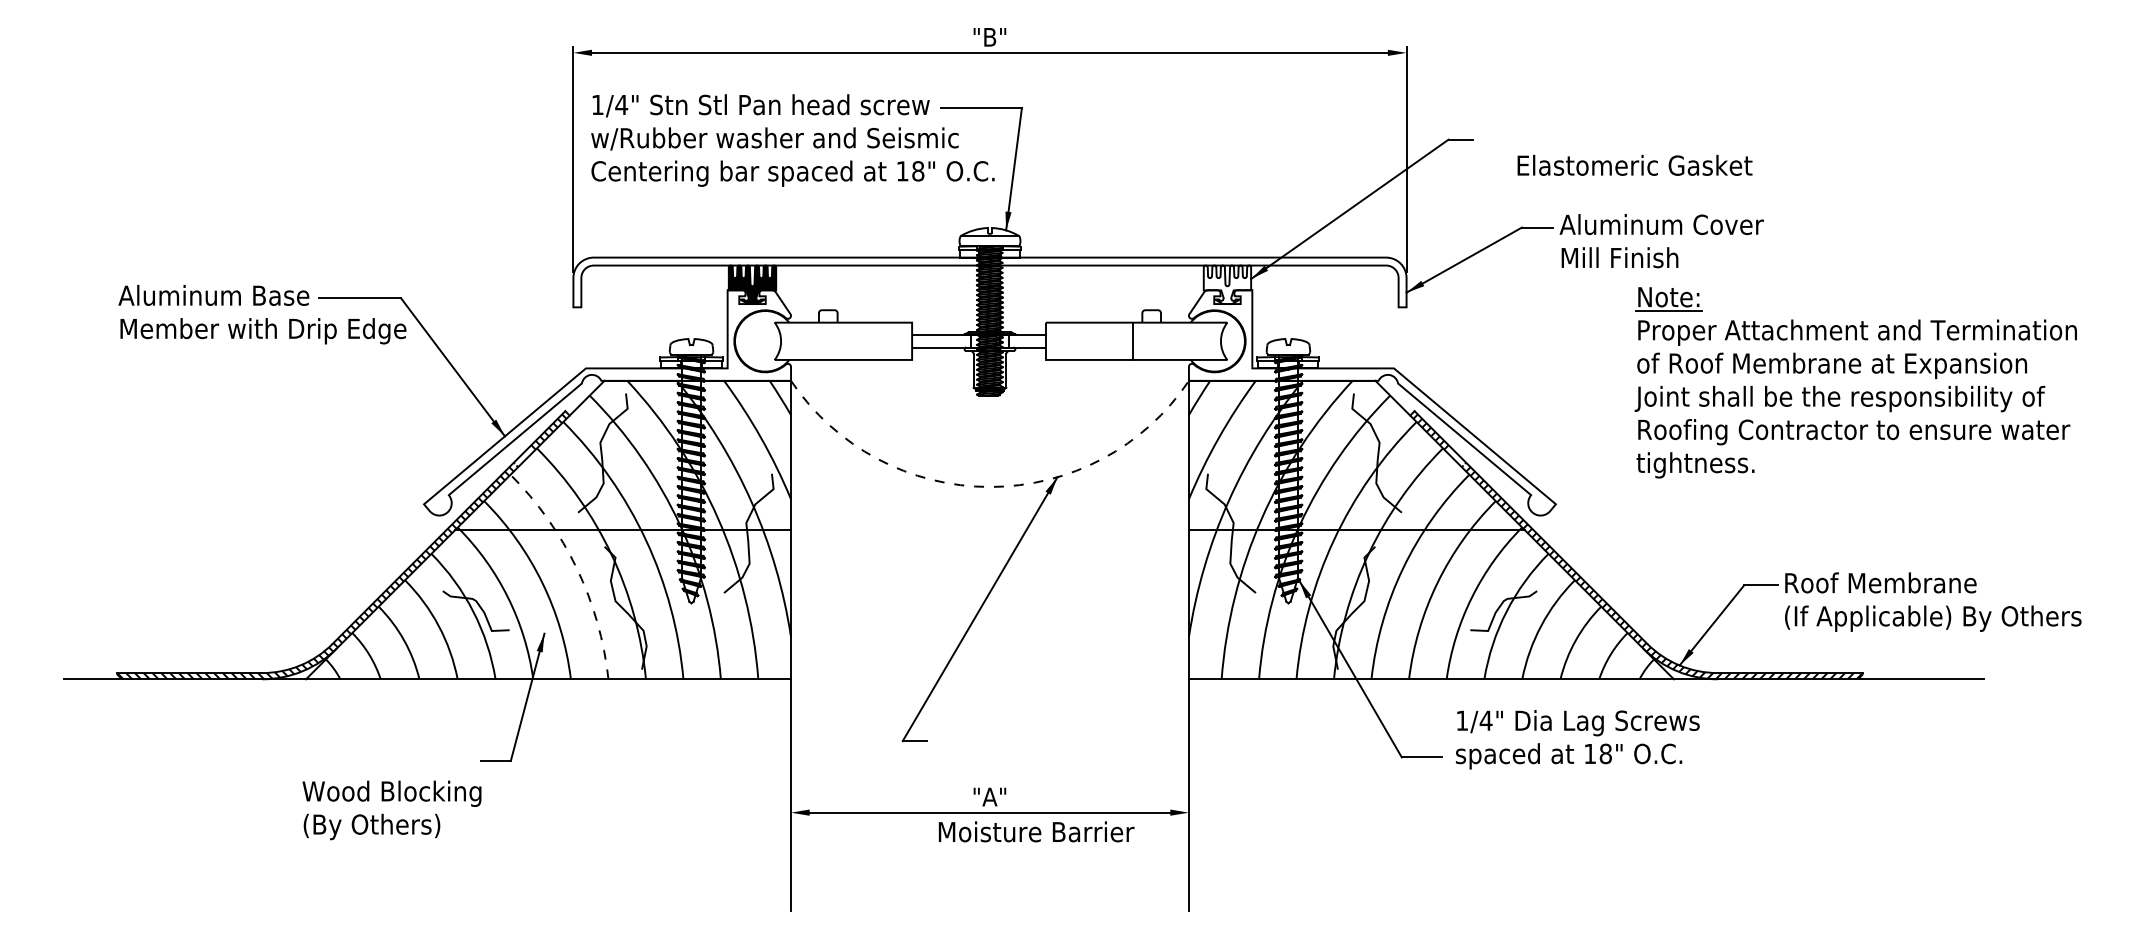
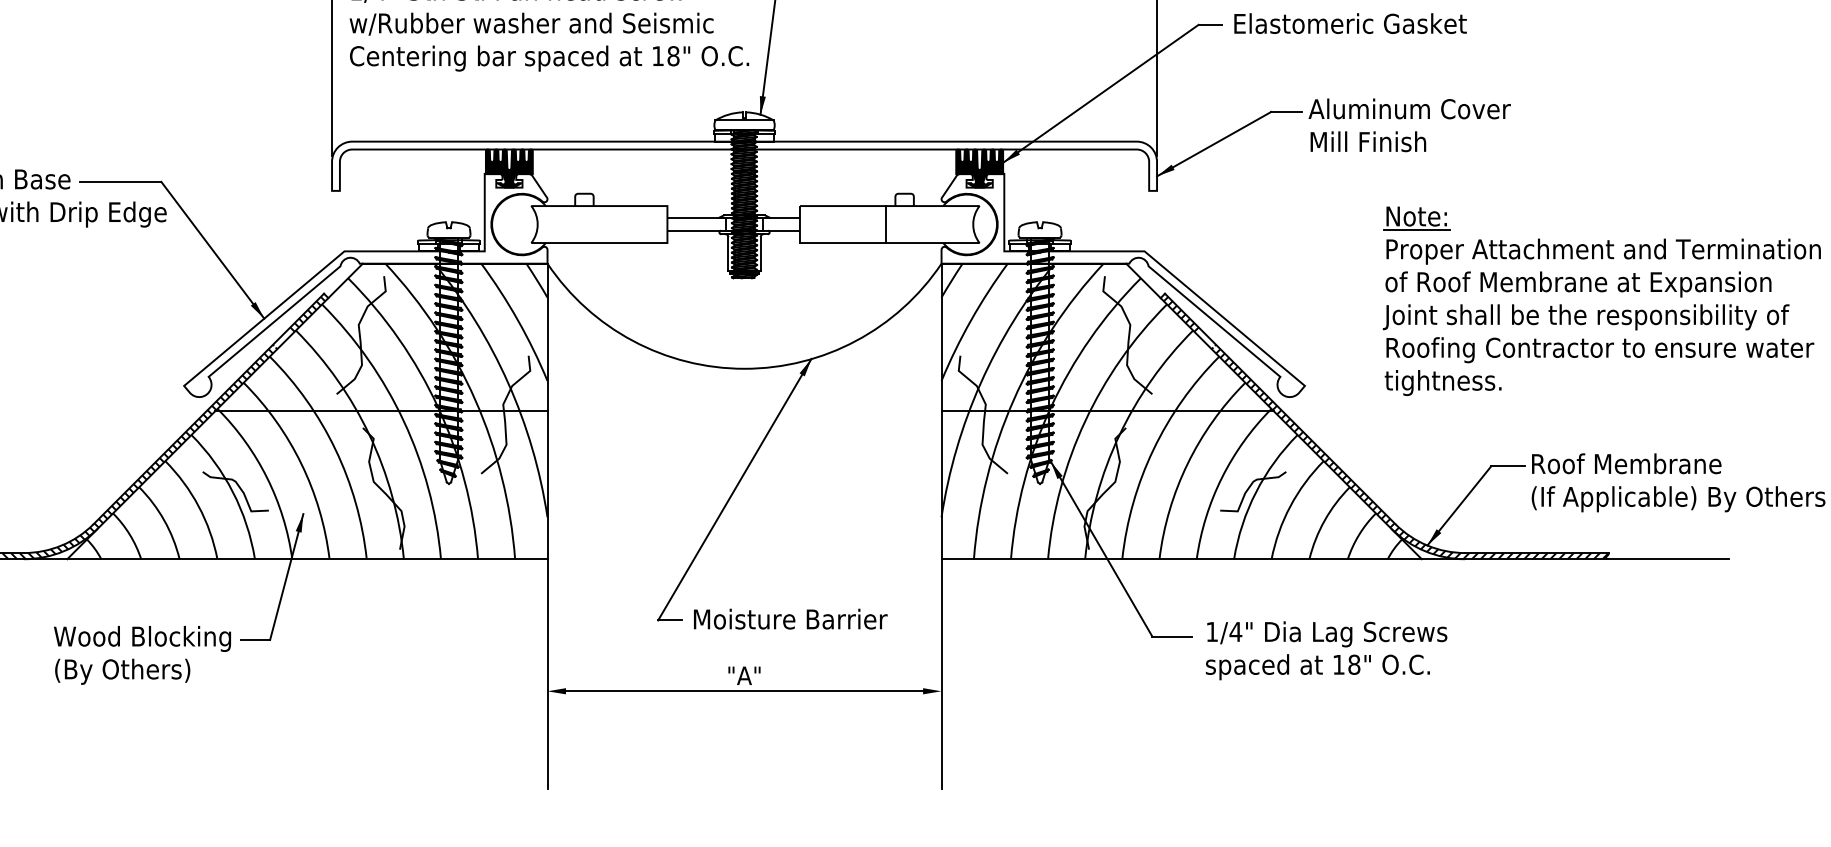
text: (1634, 164) -> (1350, 22), moved
fill: (1227, 284) -> (979, 168), added
part: (1855, 373) -> (1601, 292), moved
arc: (989, 486) -> (744, 368), dashed -> solid
arc: (576, 568) -> (335, 449), dashed -> solid
text: (1577, 739) -> (1326, 650), moved
text: (391, 810) -> (142, 655), moved
text: (1036, 831) -> (790, 618), moved

